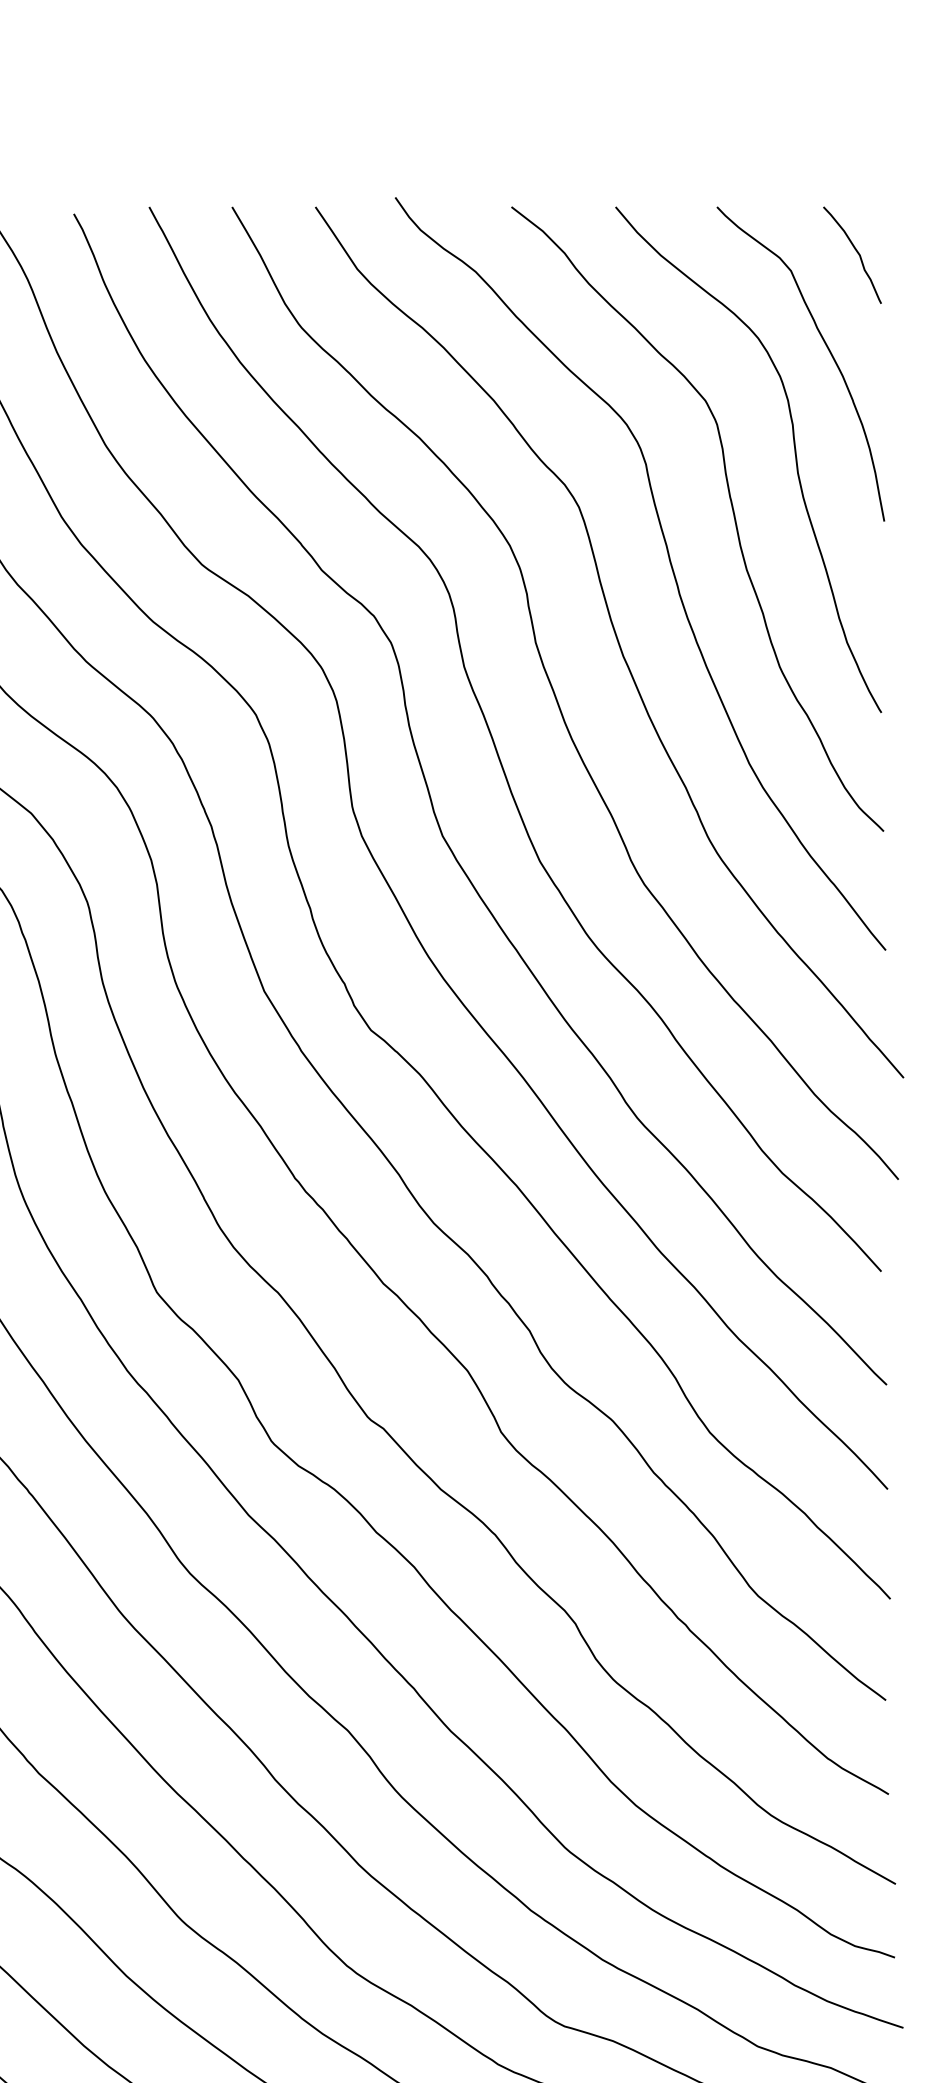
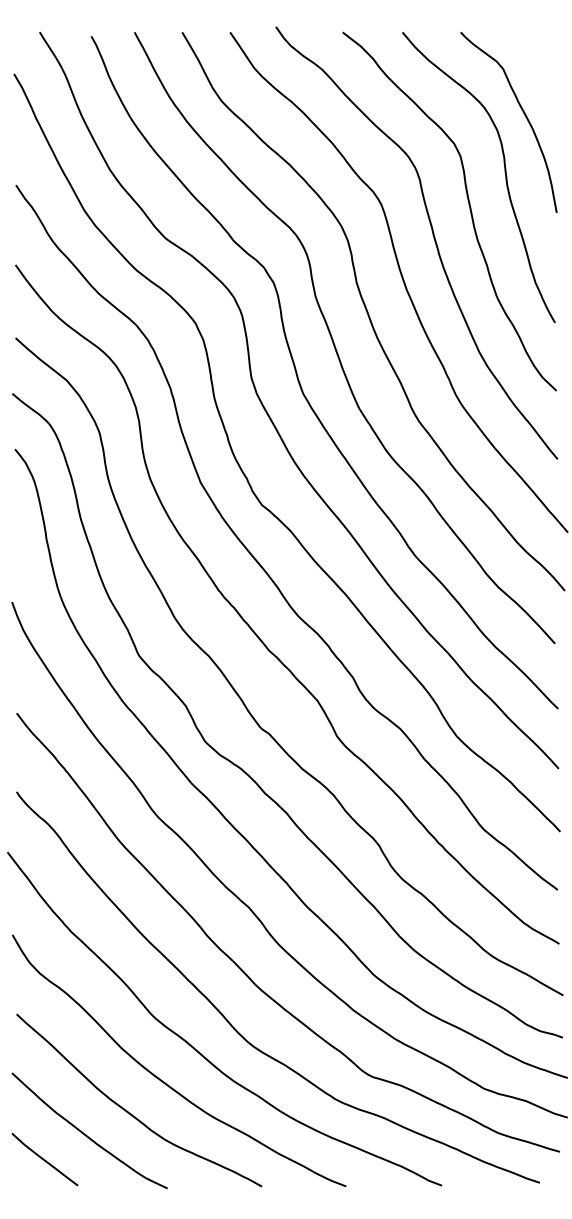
curve: (855, 252) -> (540, 58), removed

